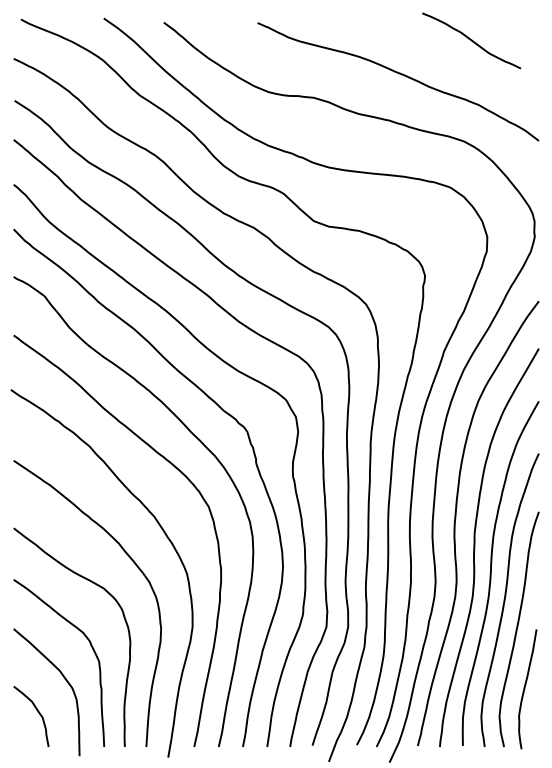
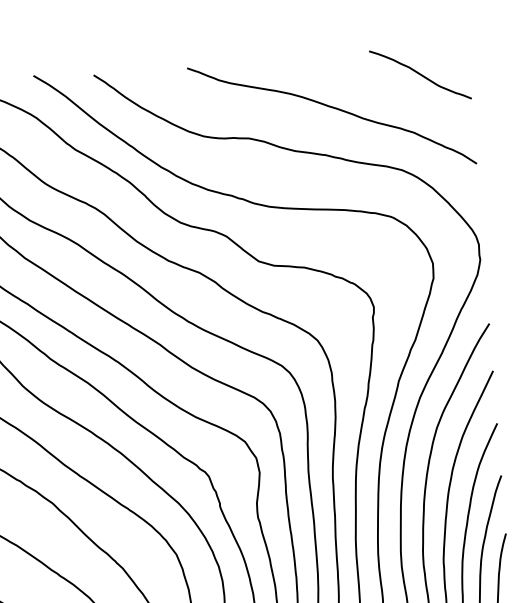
curve: (471, 40) -> (420, 74), moved

